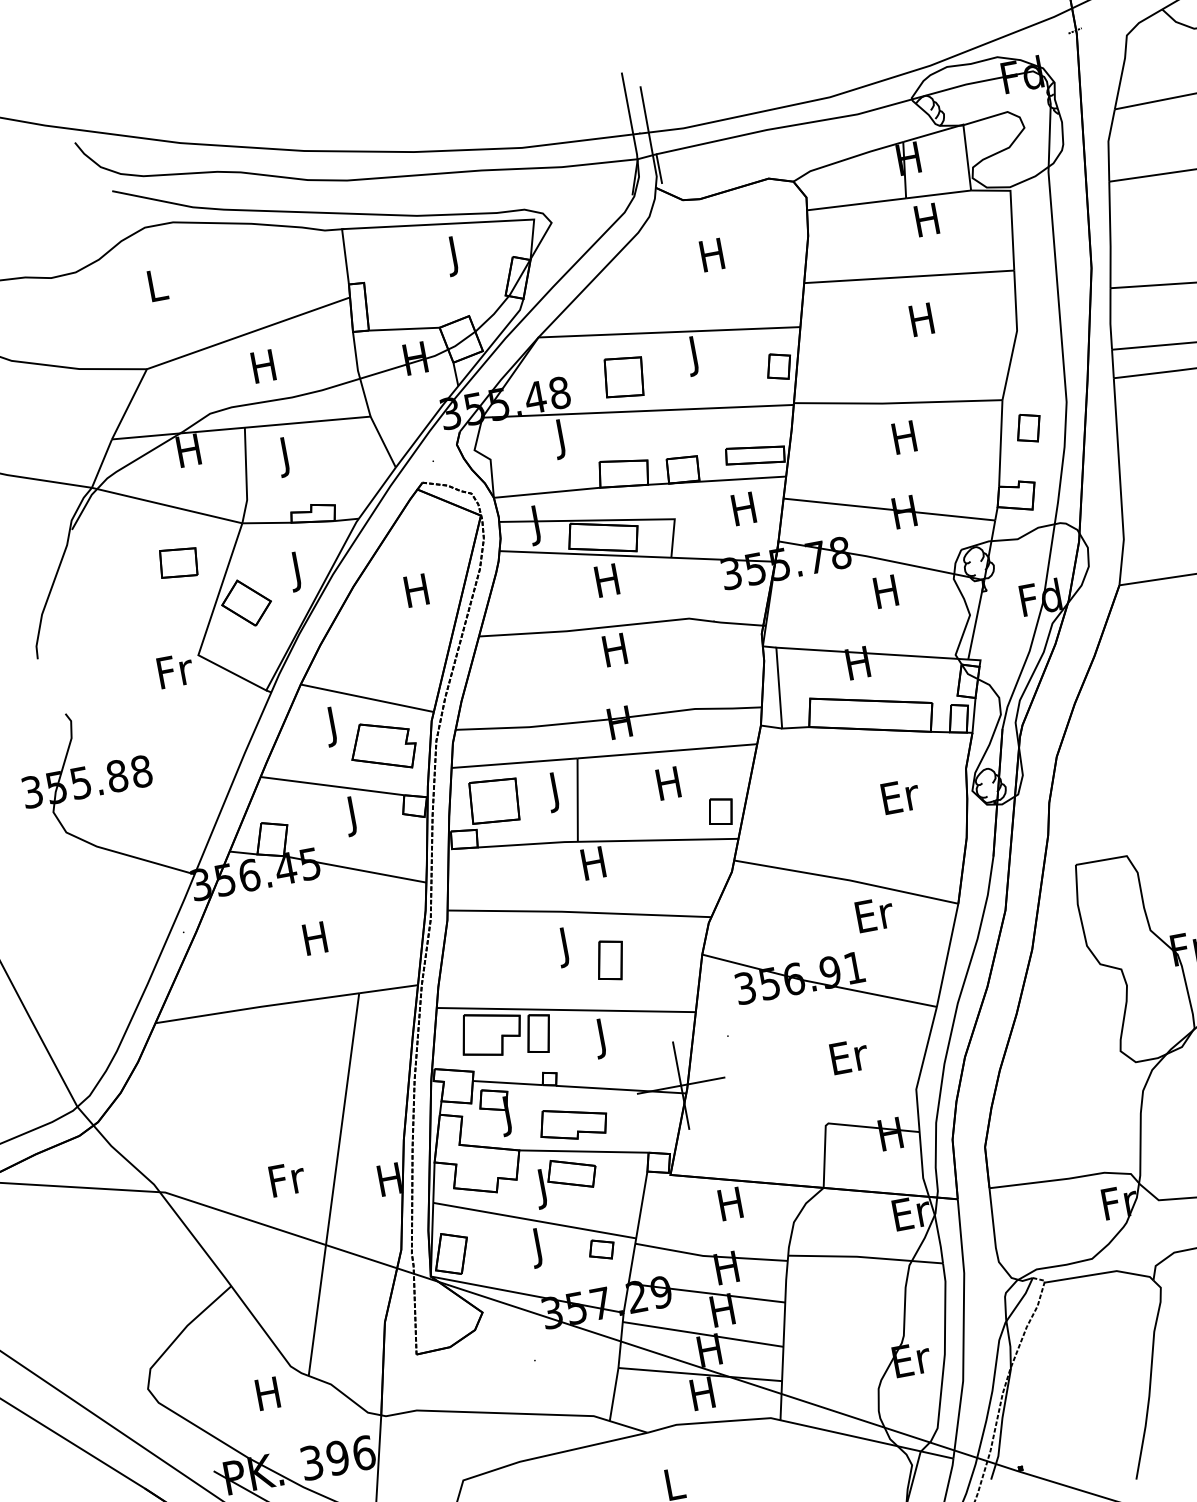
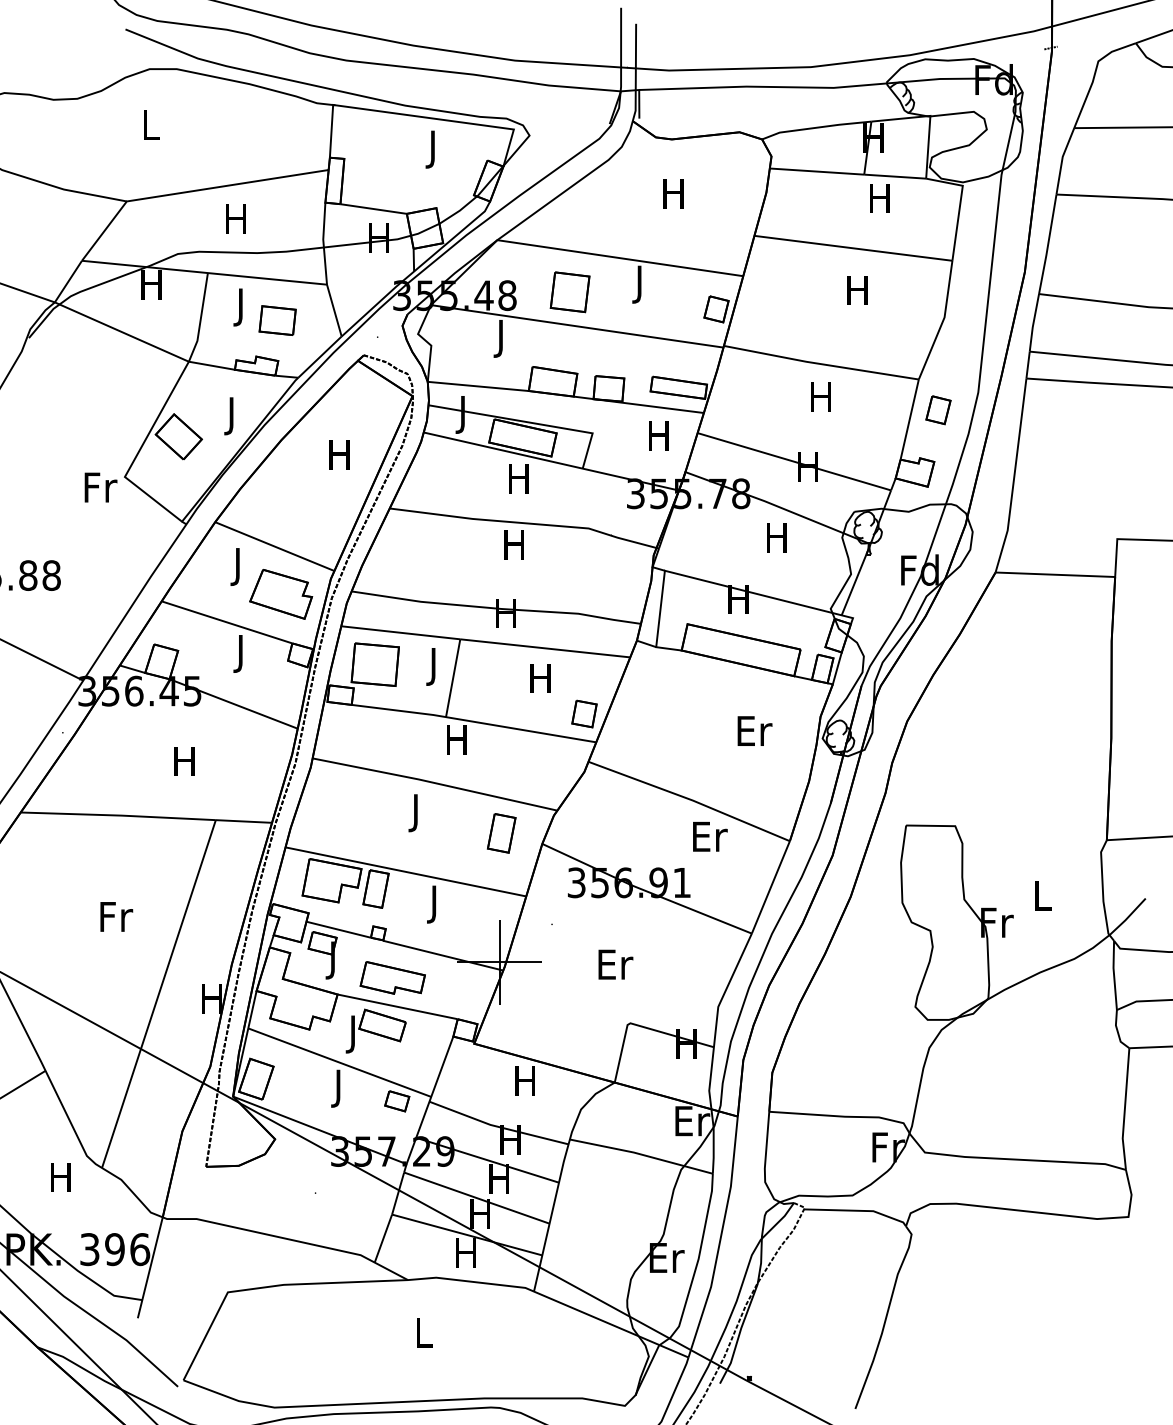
part: (178, 562) -> (277, 320), moved
part: (610, 960) -> (501, 833), moved
text: (849, 1056) -> (615, 964), moved
text: (287, 1178) -> (116, 916), moved

